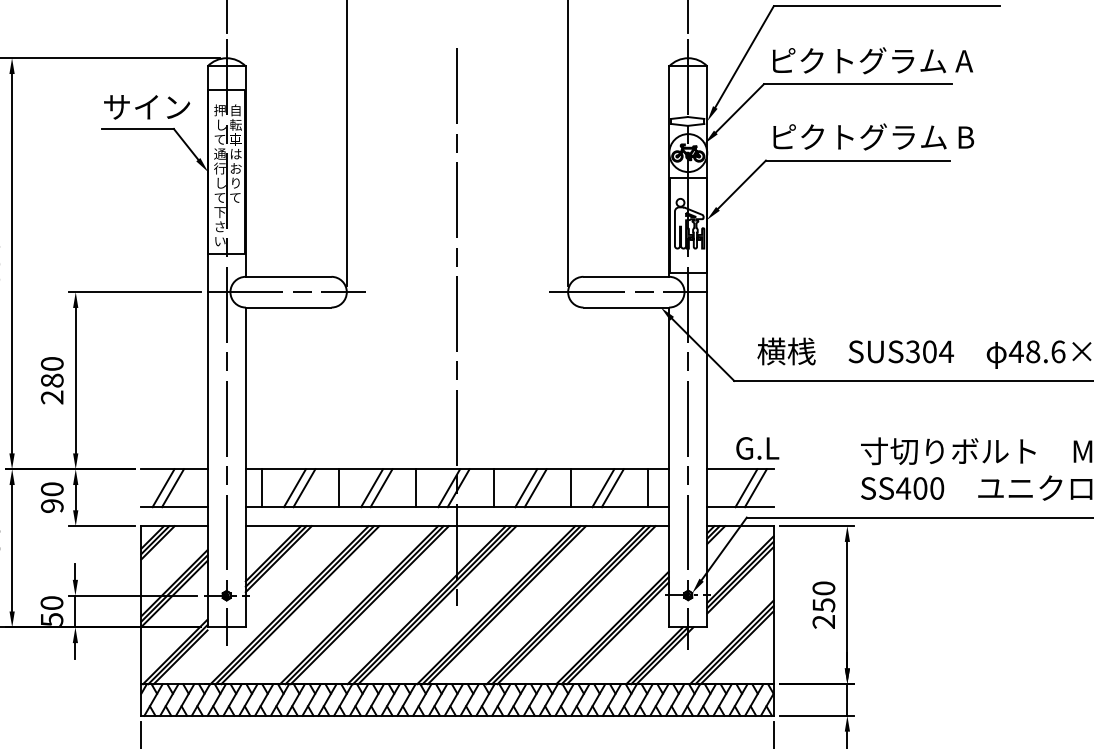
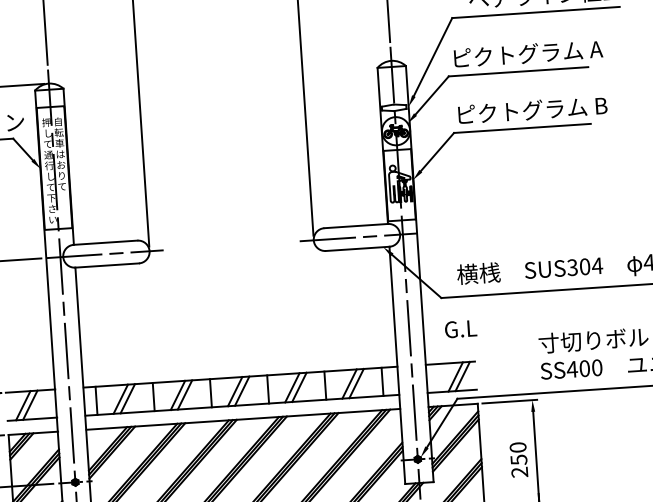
line: (457, 327) -> (233, 272), removed
text: (757, 448) -> (460, 329), moved

